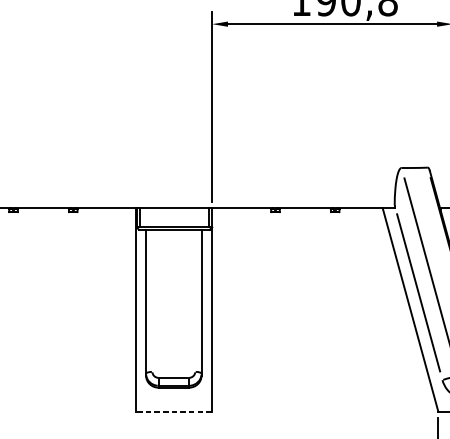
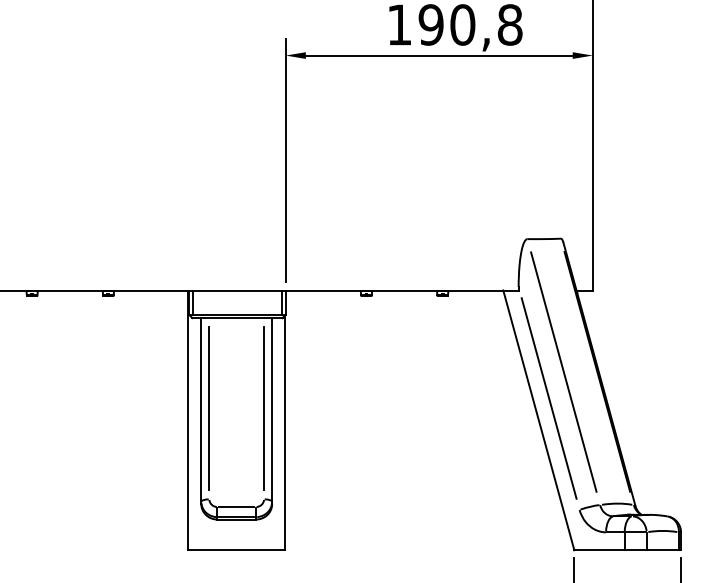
line: (152, 300) -> (209, 408), added
line: (195, 300) -> (264, 408), added
line: (173, 411) -> (236, 550), dashed -> solid

